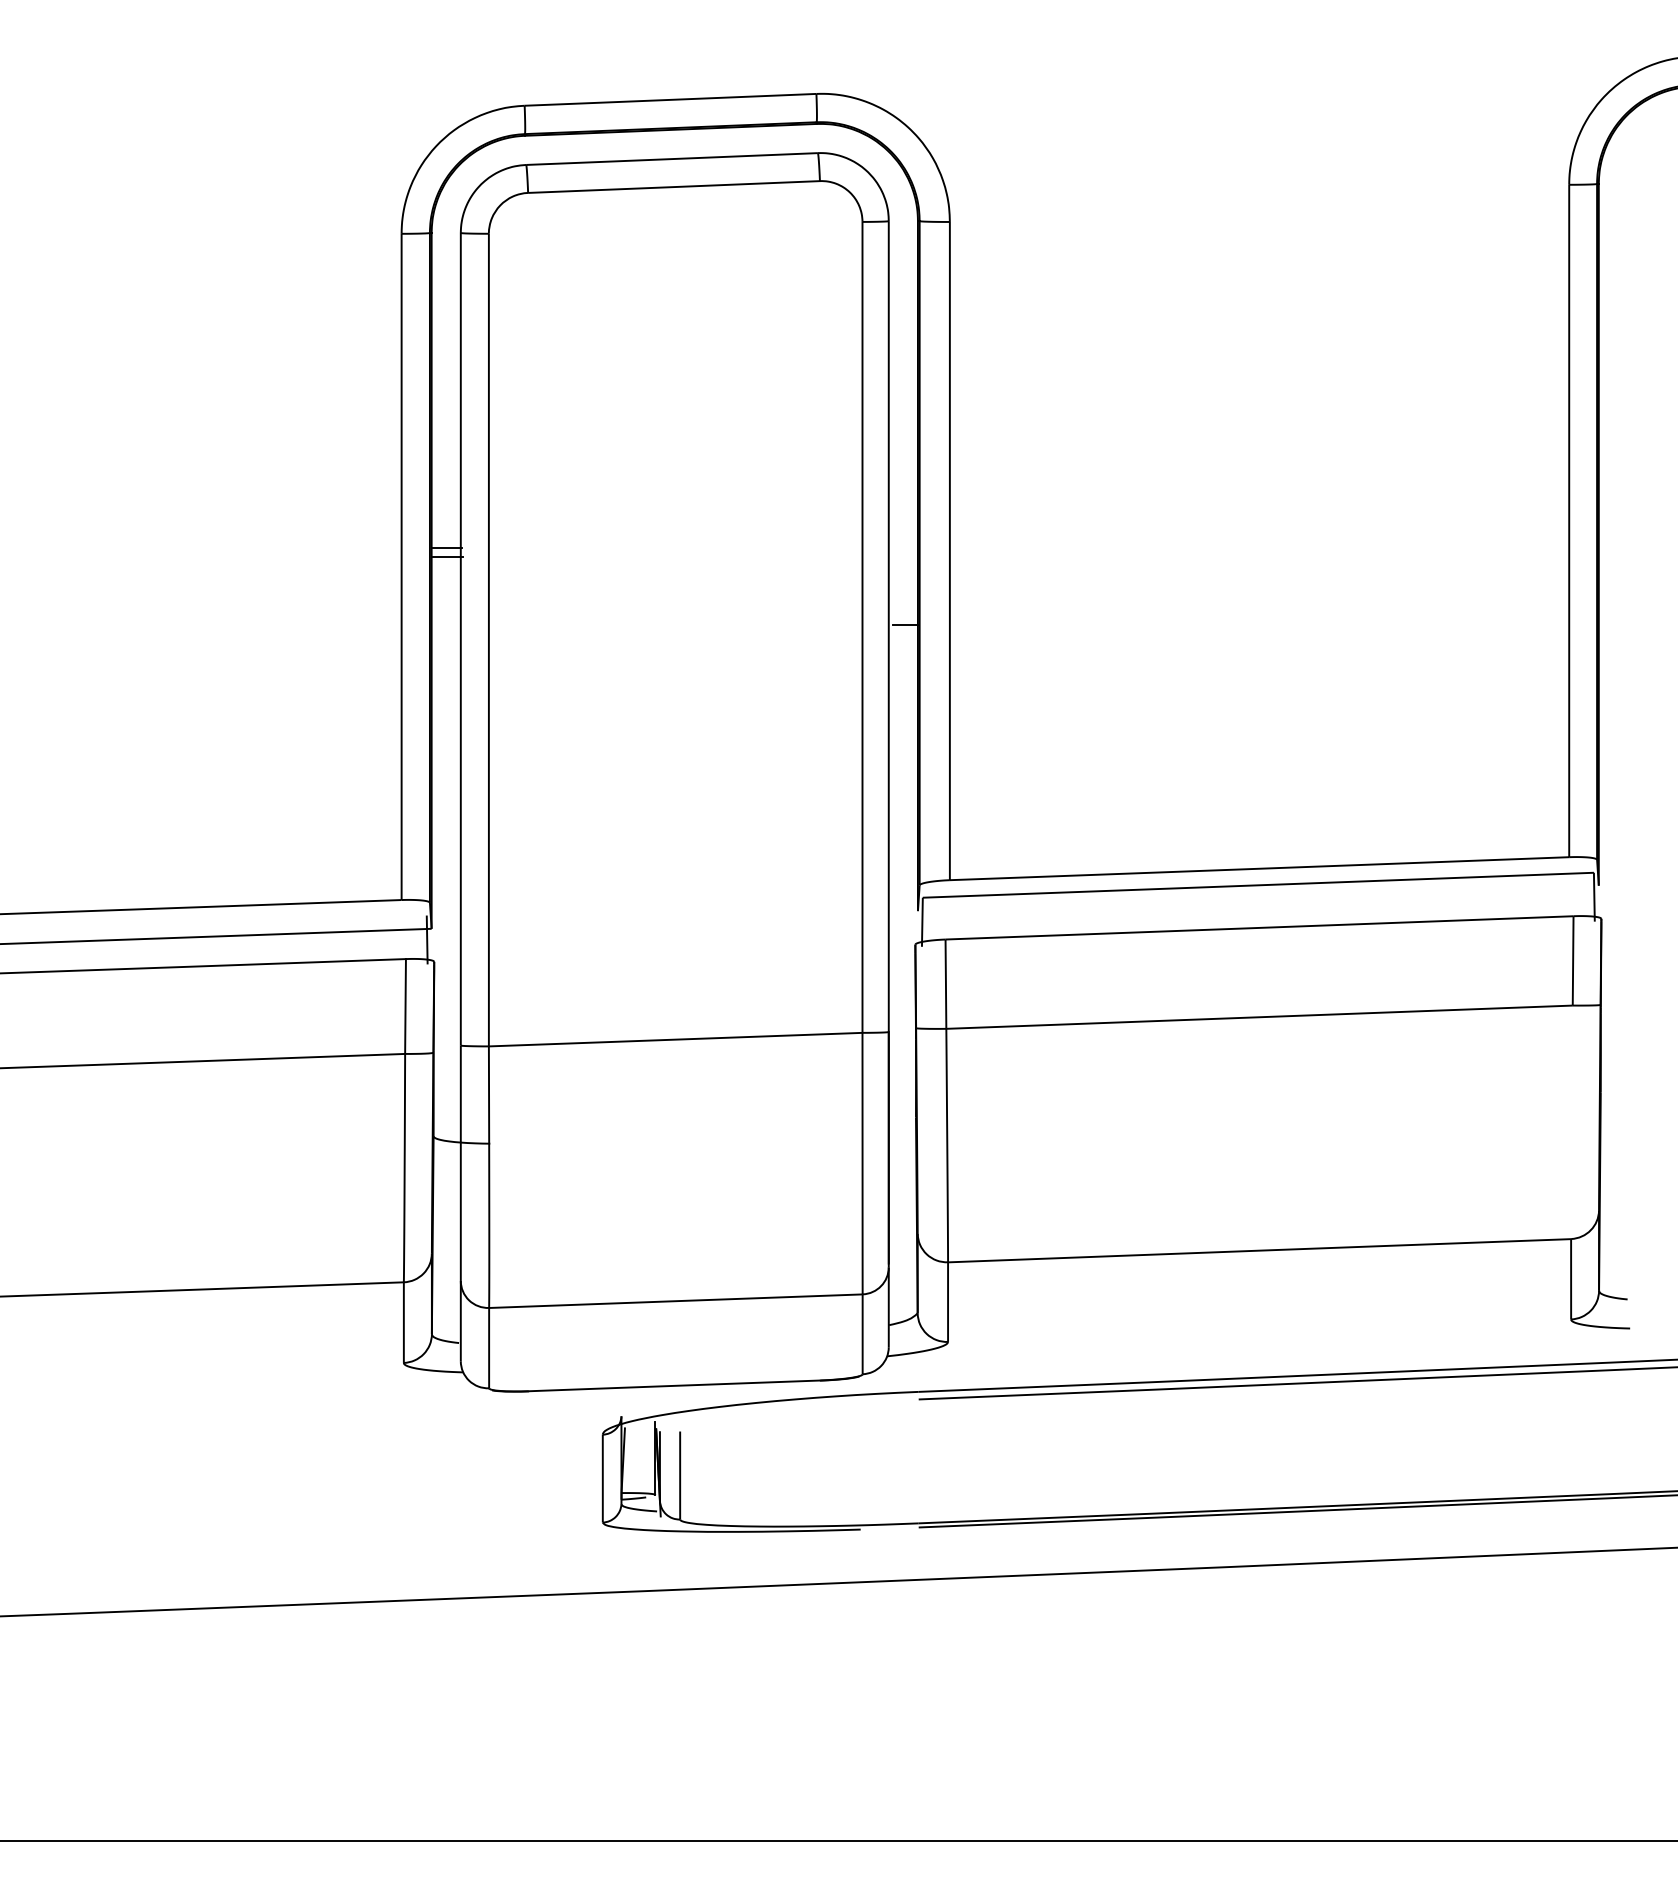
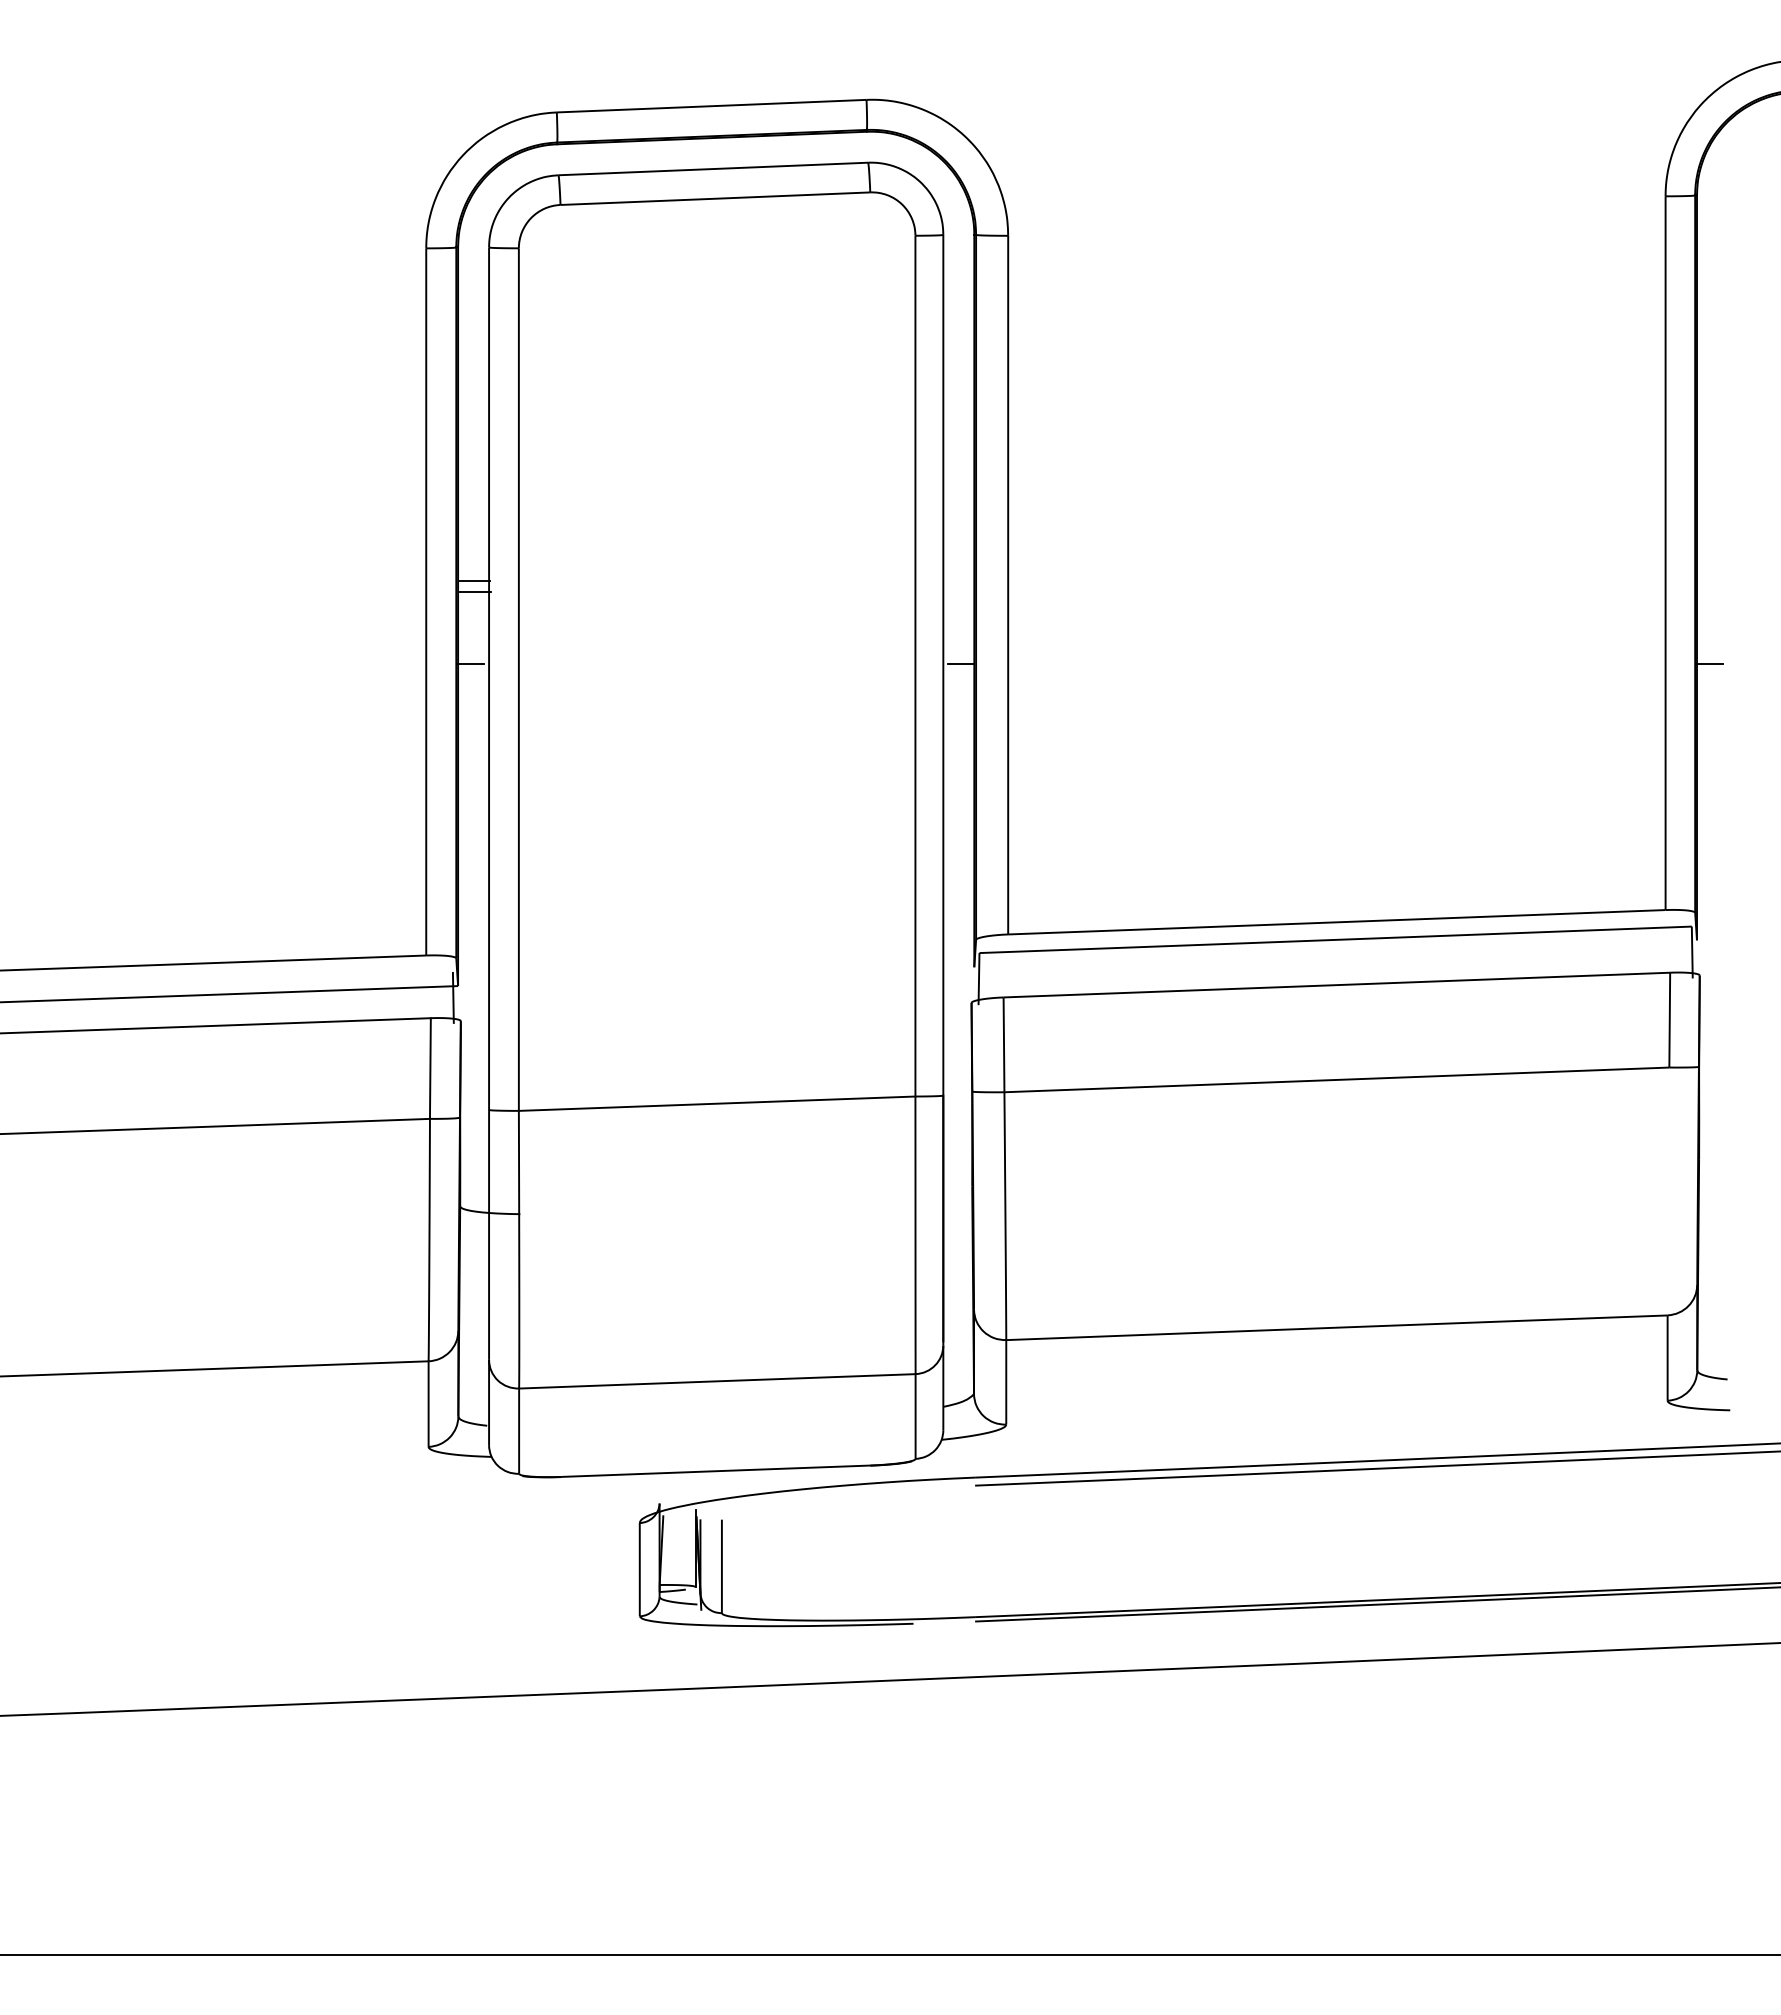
line: (444, 625) -> (471, 664), added
line: (1610, 625) -> (1709, 664), added

